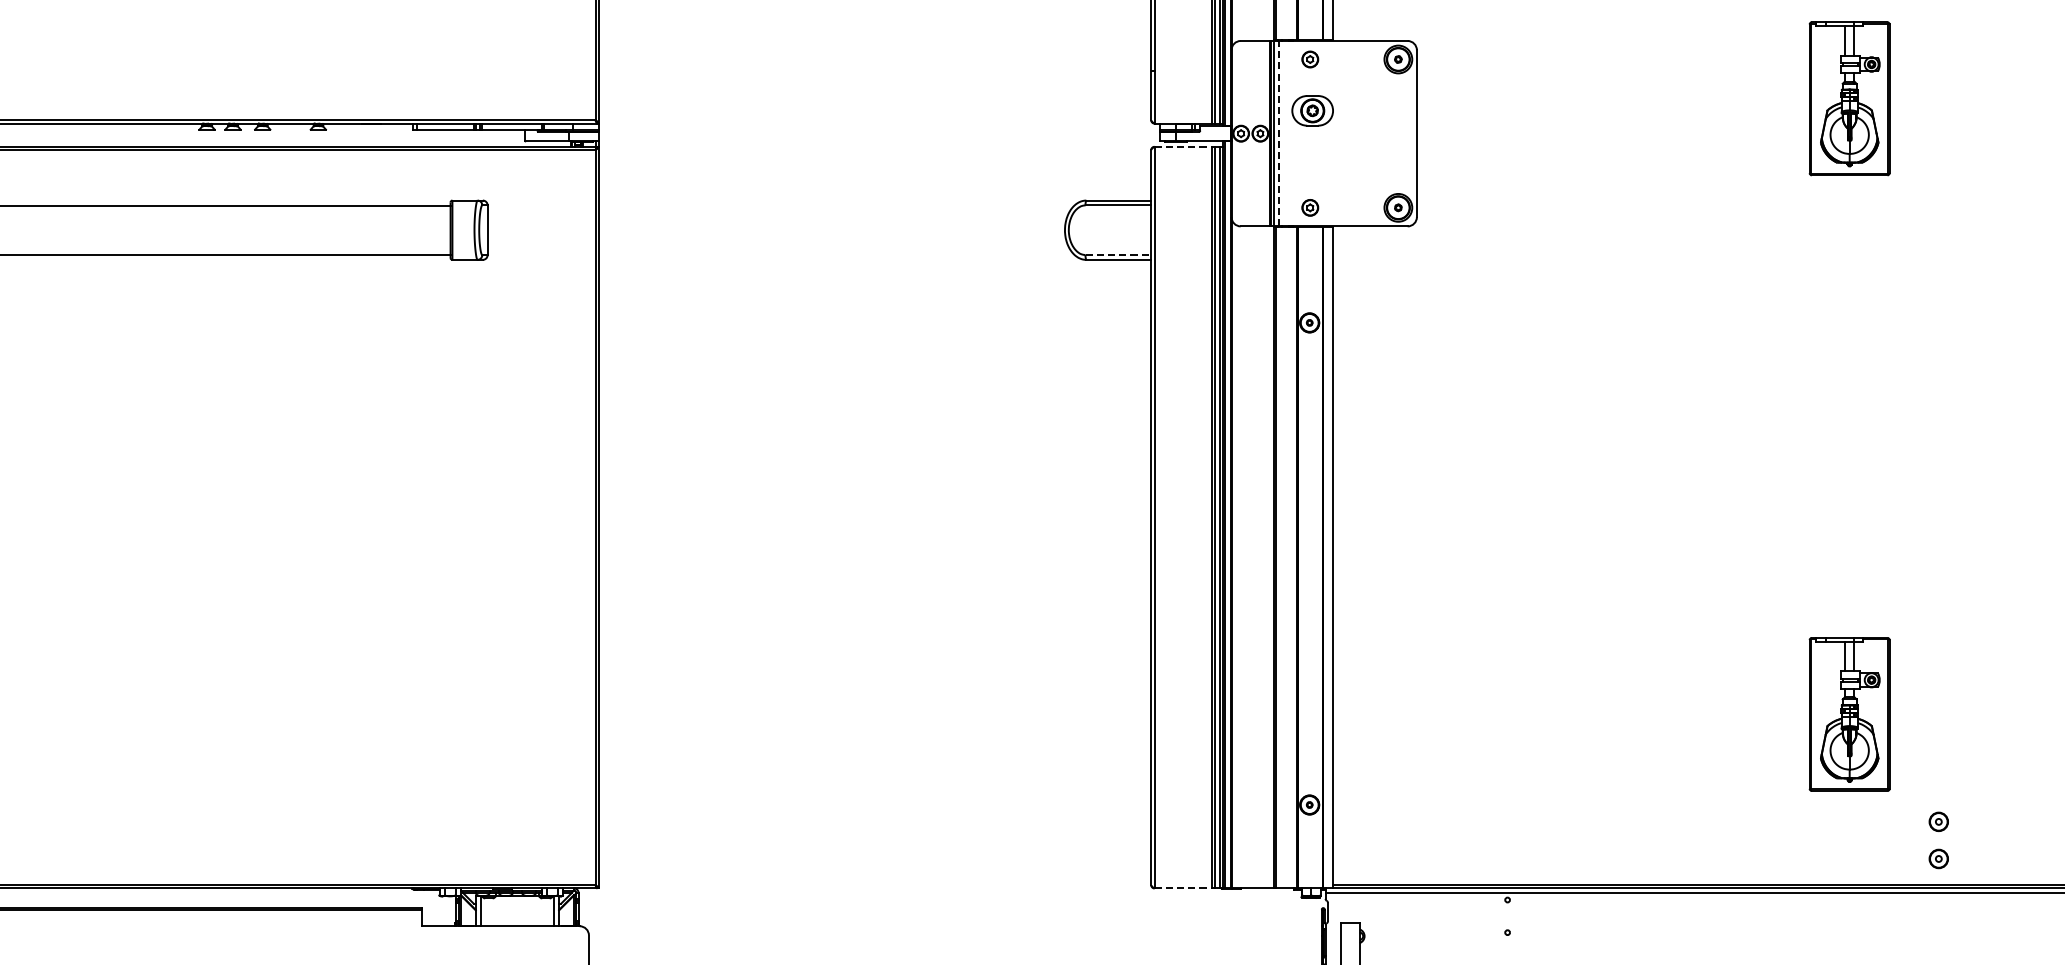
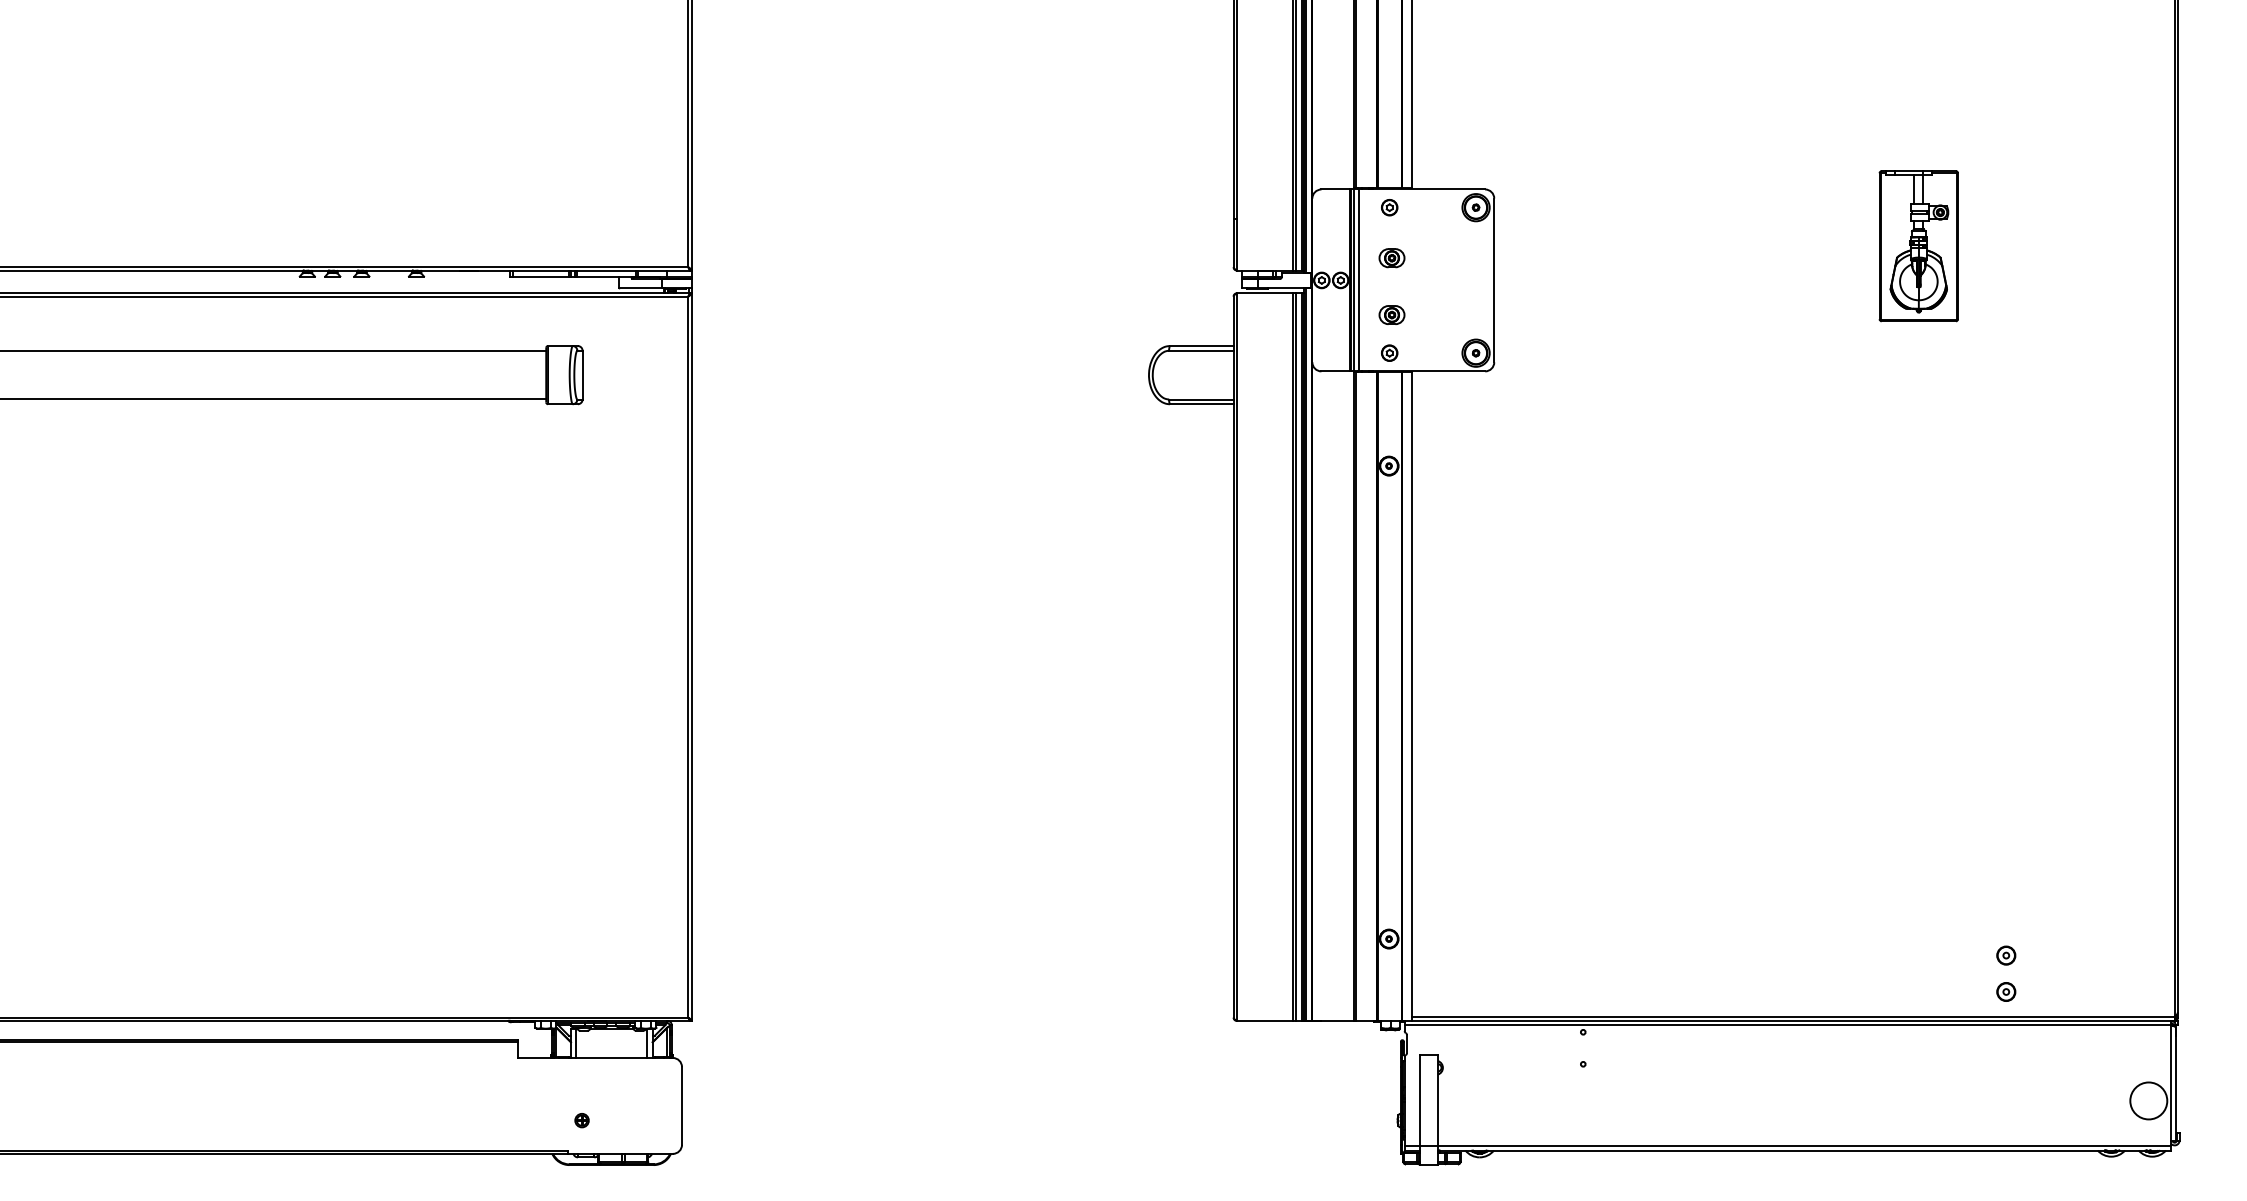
part: (1312, 111) -> (1391, 258), size x0.62
line: (1278, 133) -> (1358, 280), dashed -> solid
line: (1182, 146) -> (1264, 293), dashed -> solid
part: (1312, 168) -> (1391, 314), added
line: (1118, 255) -> (1201, 399), dashed -> solid
part: (1849, 714) -> (1918, 850), removed
line: (1182, 888) -> (1264, 1020), dashed -> solid

